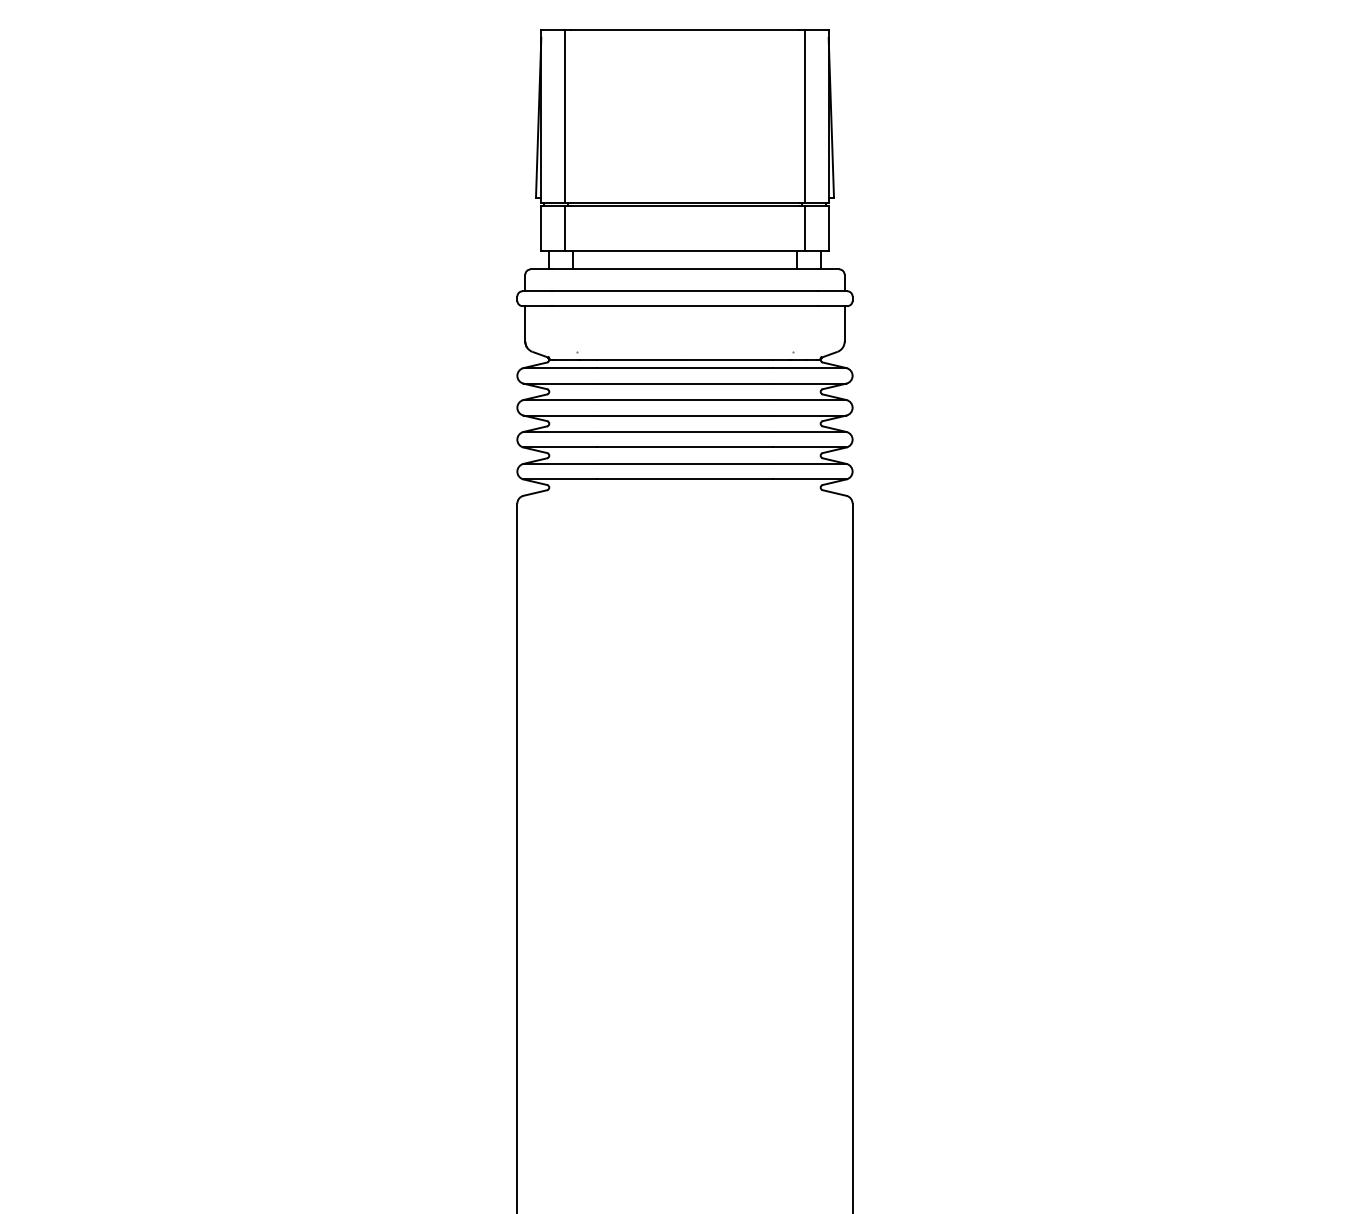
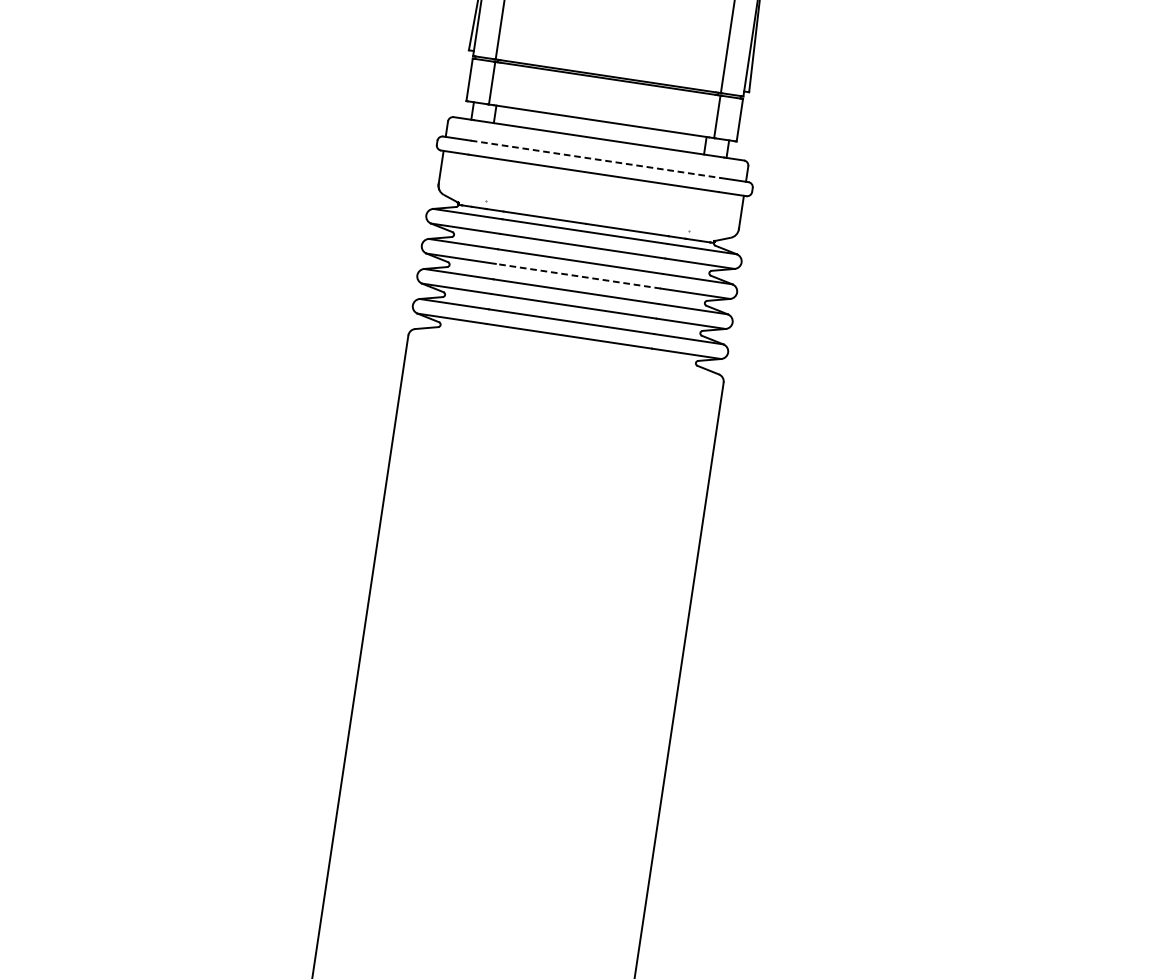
line: (685, 291) -> (596, 159), solid -> dashed
line: (685, 415) -> (578, 276), solid -> dashed

